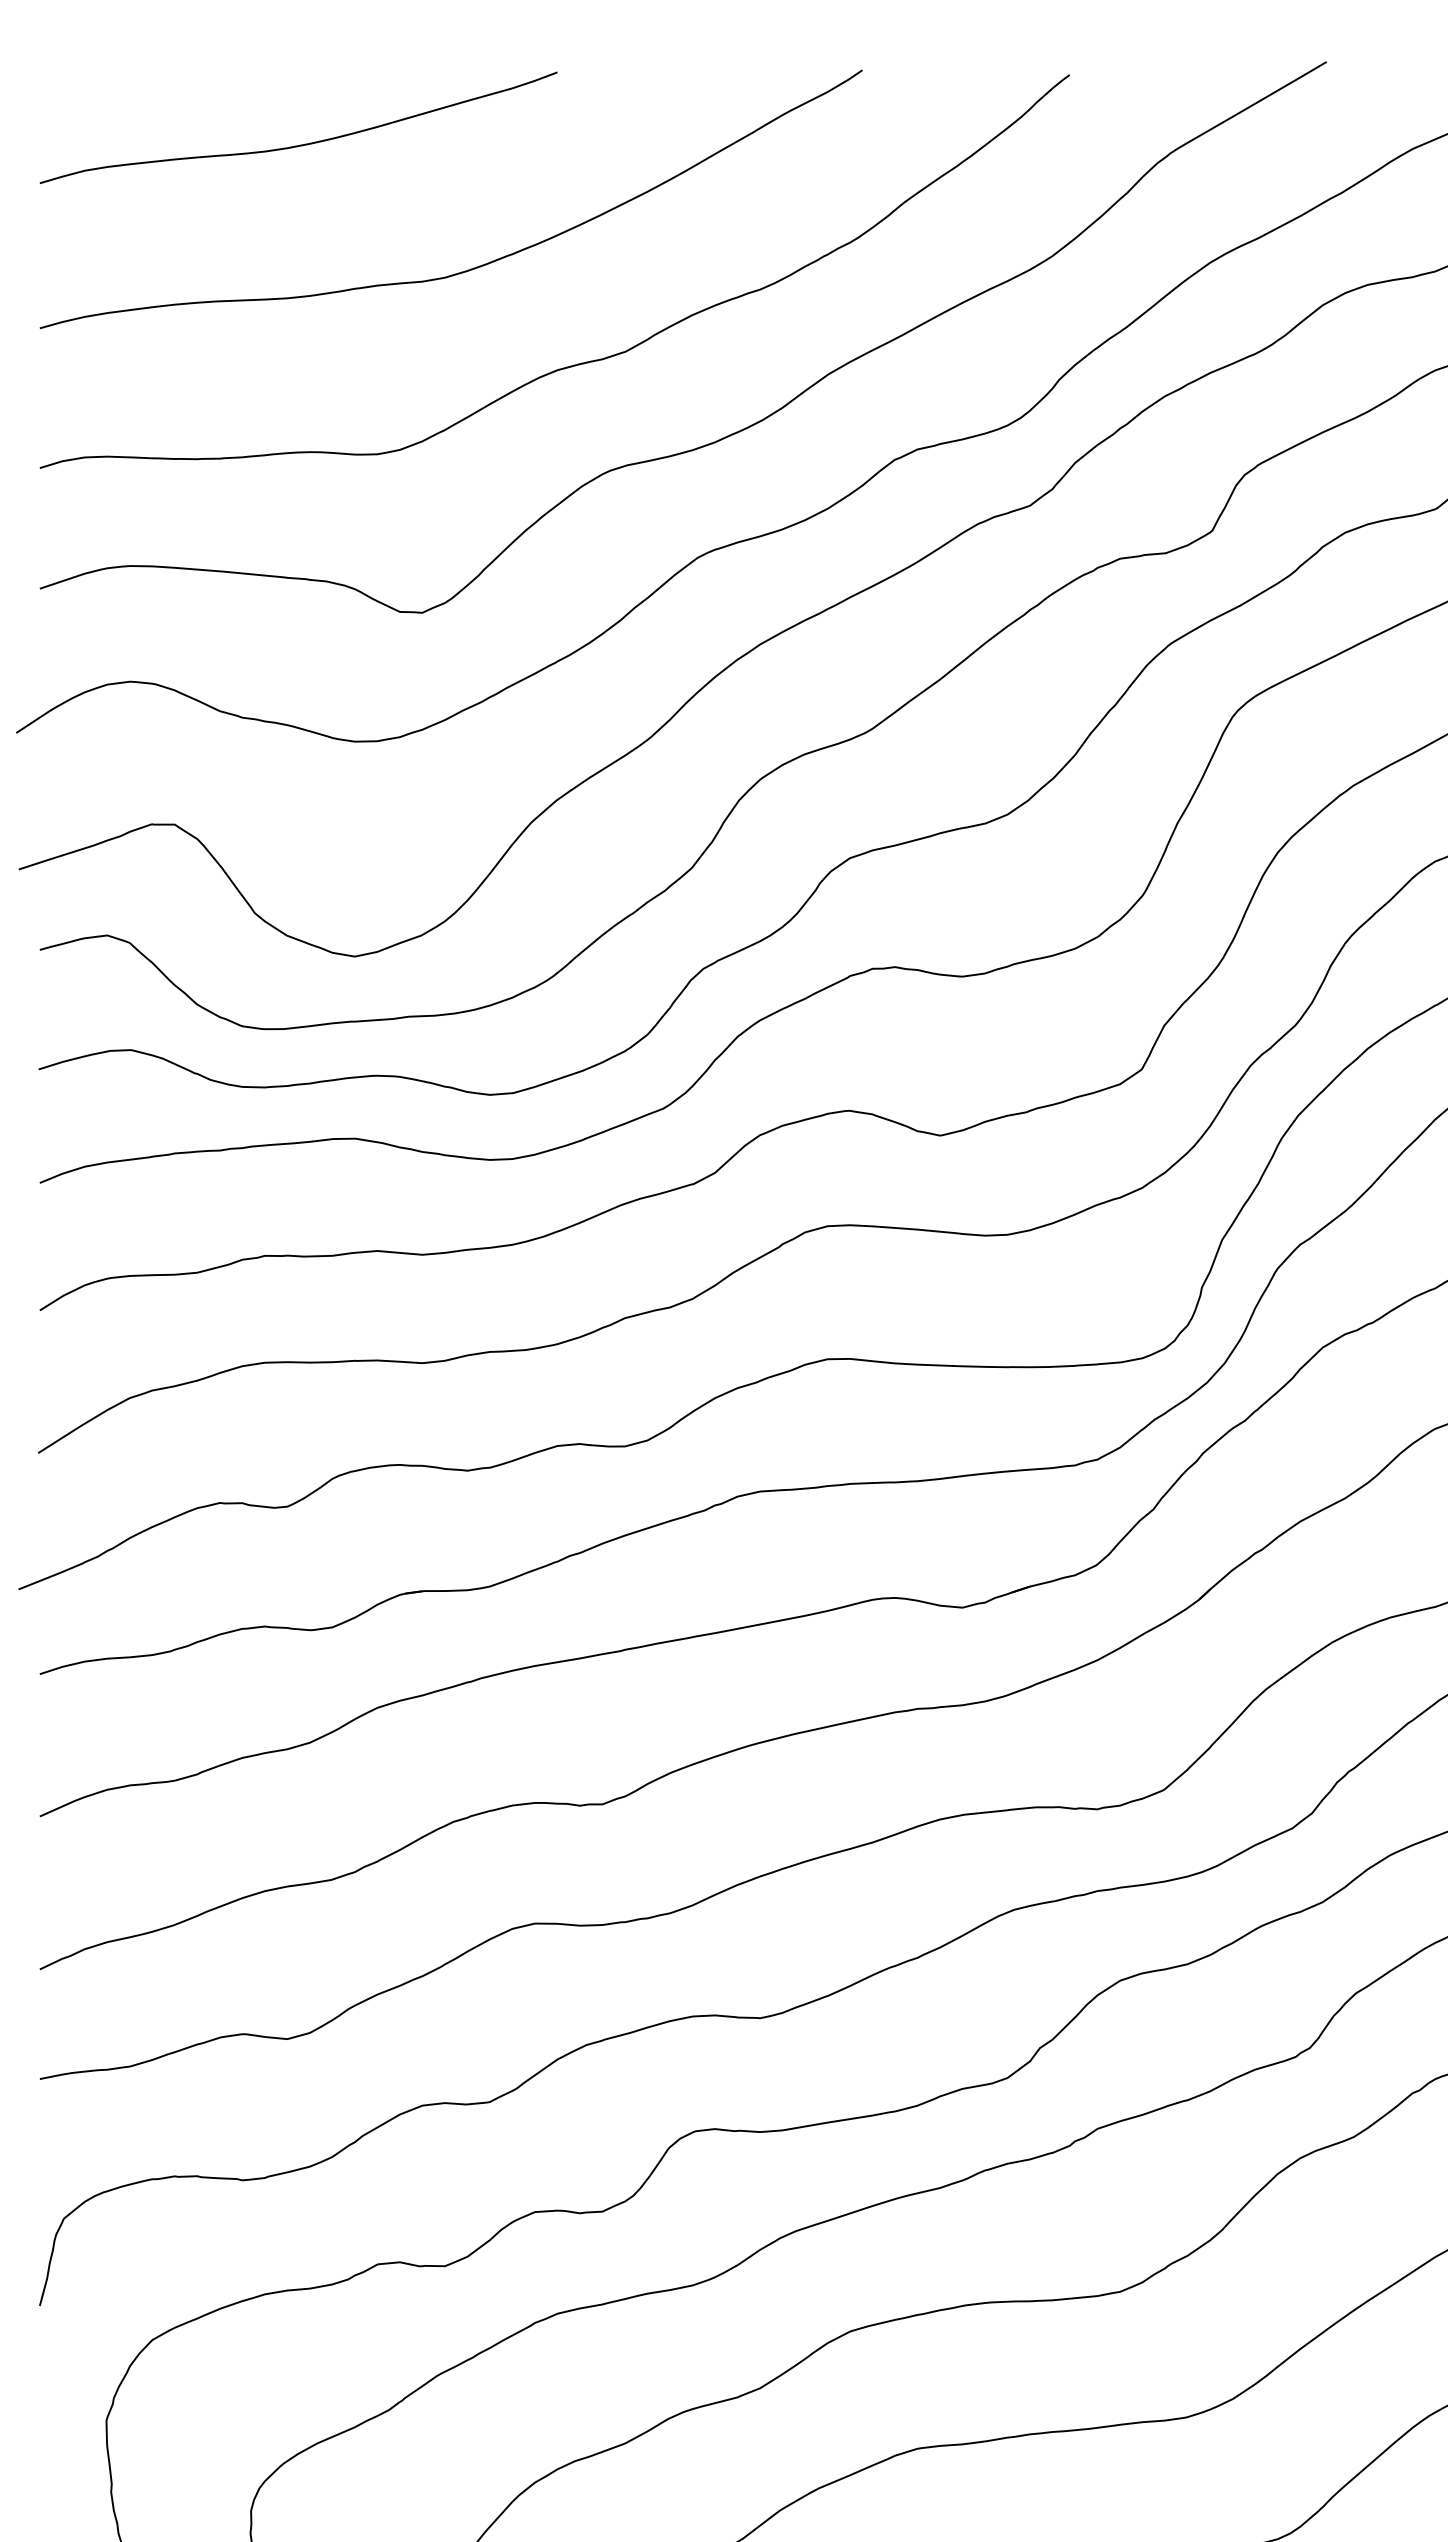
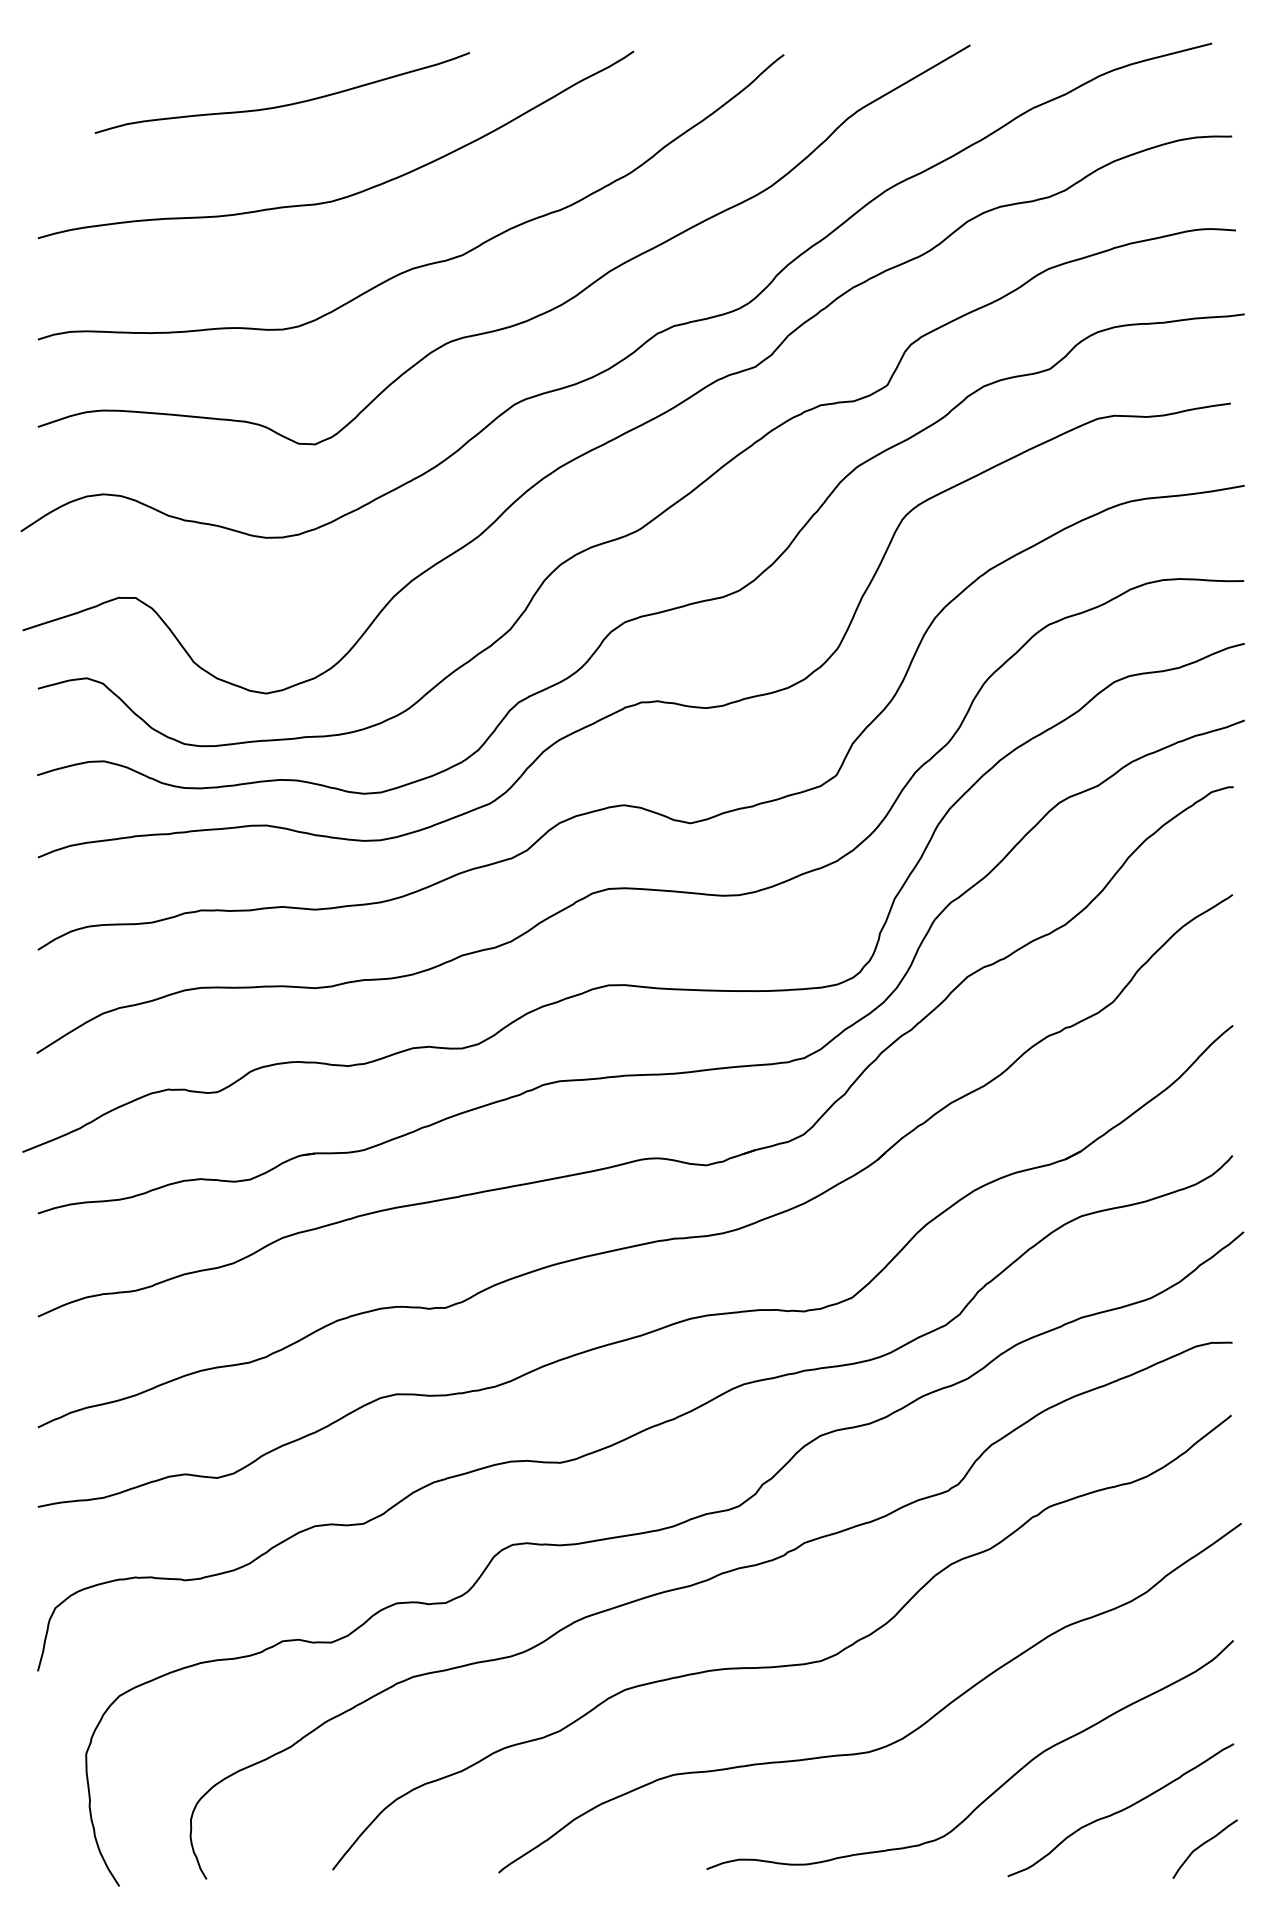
curve: (301, 143) -> (284, 104), moved

